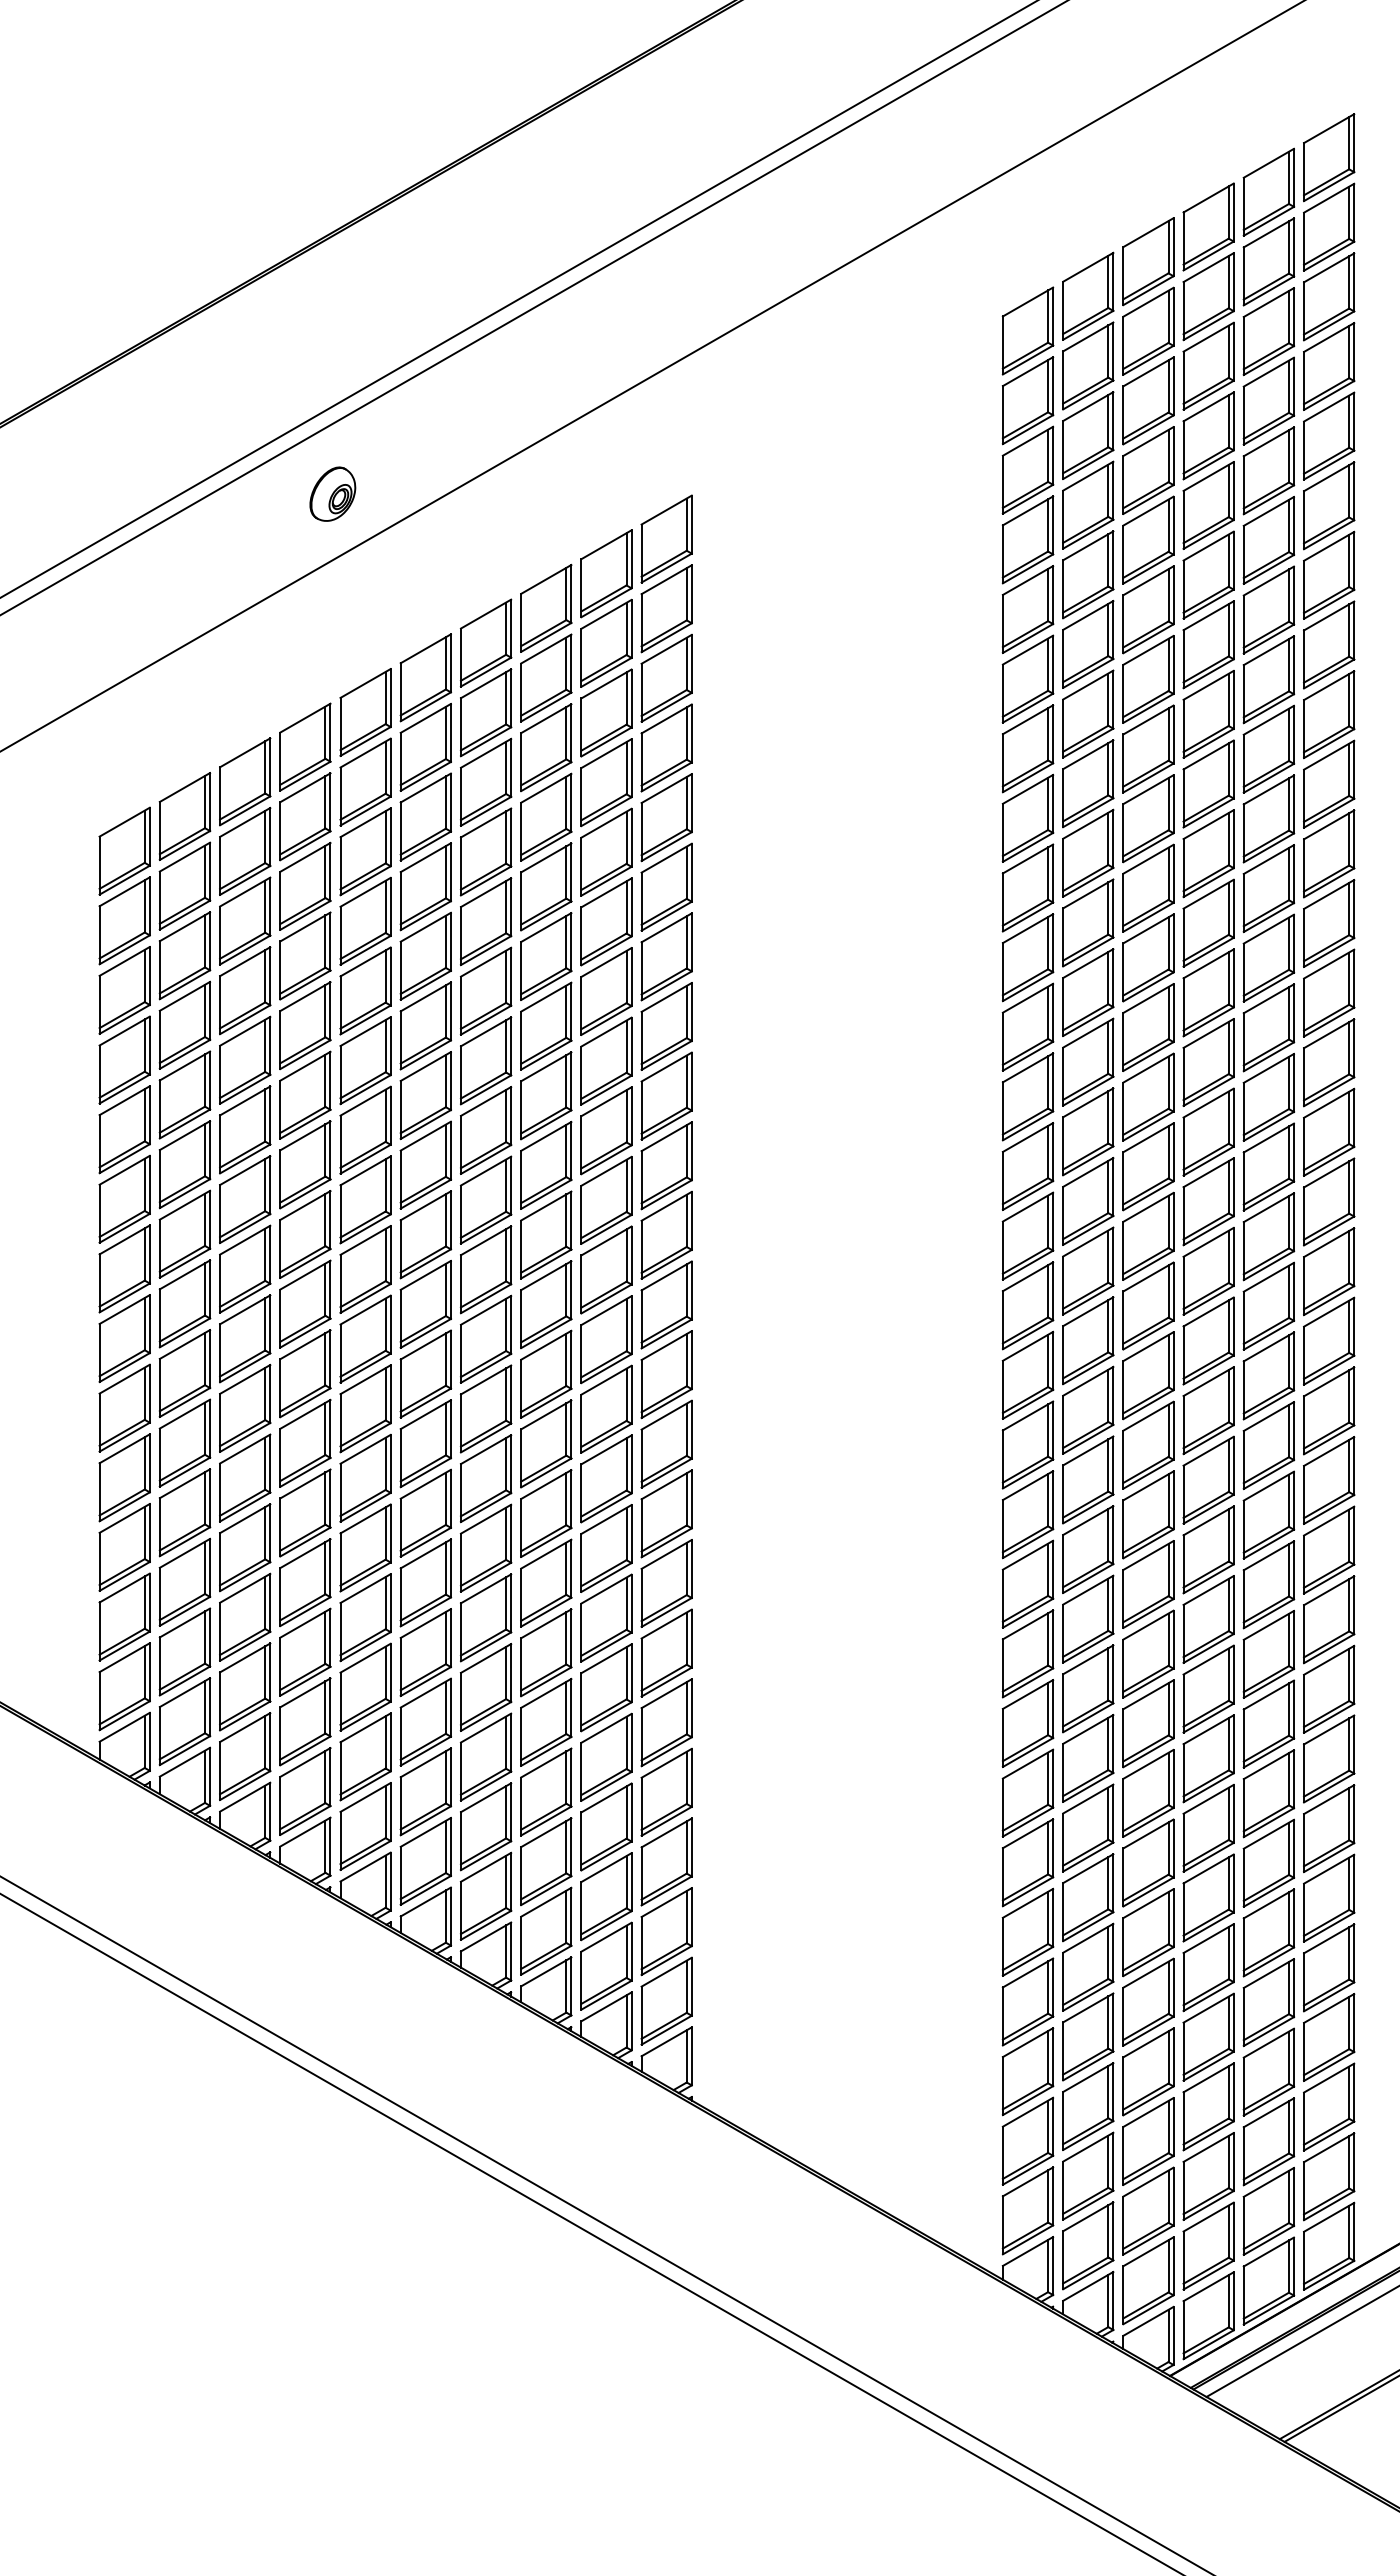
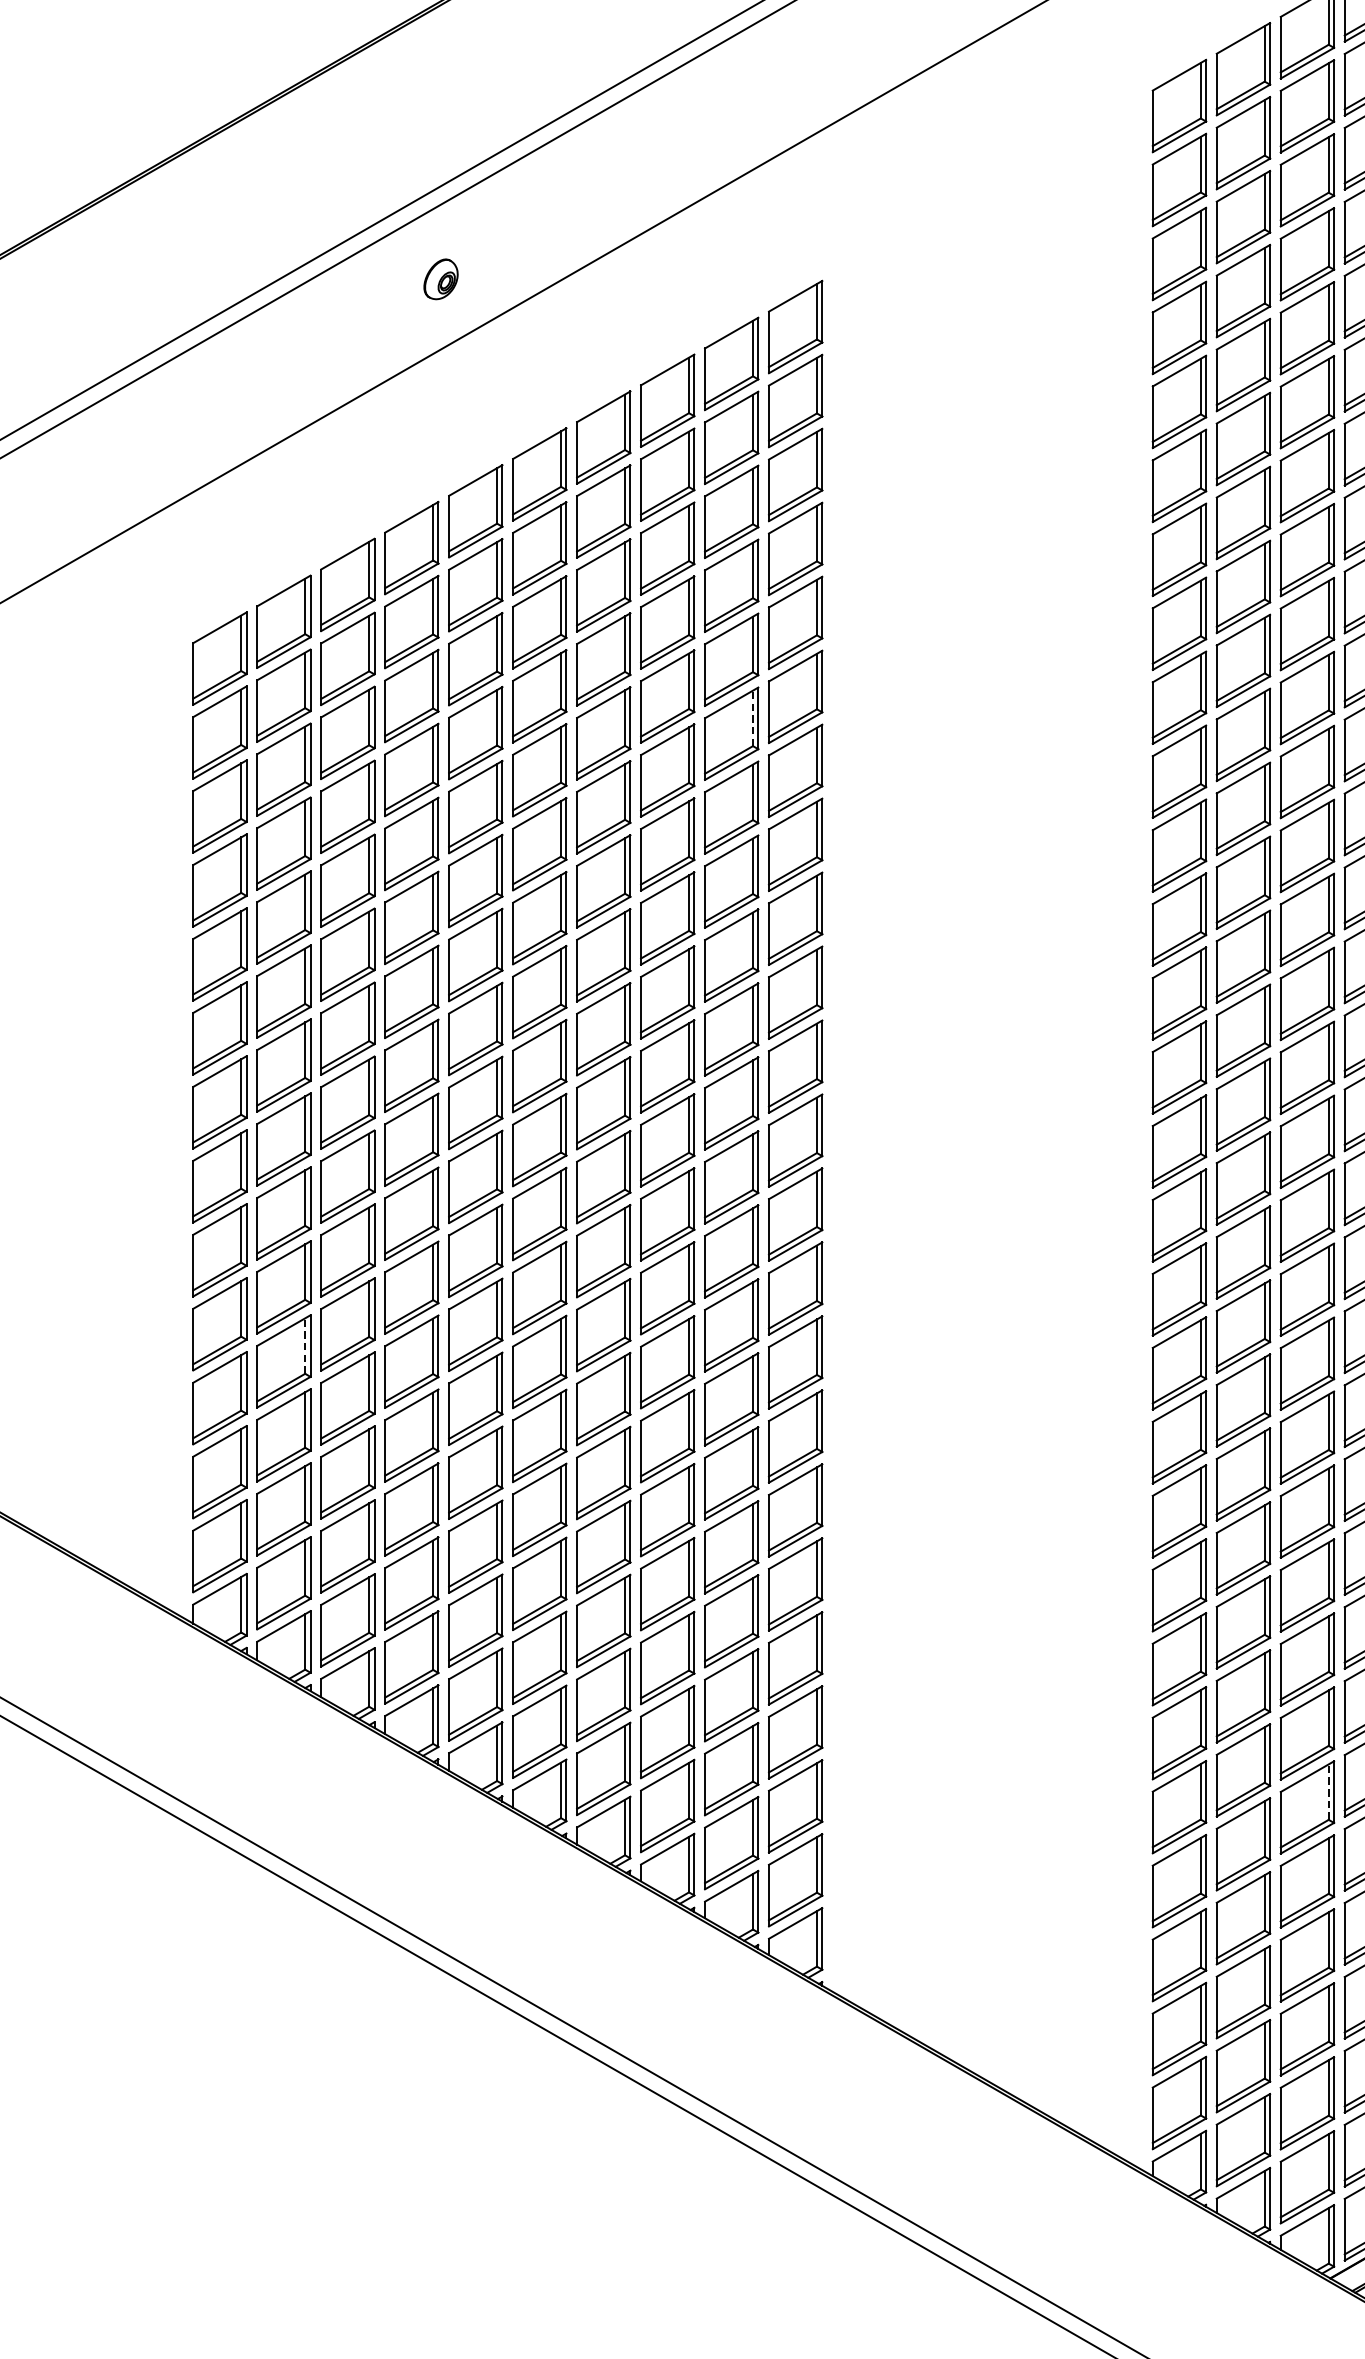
part: (332, 493) -> (440, 278), size x0.7
line: (626, 906) -> (752, 717), solid -> dashed
line: (205, 1497) -> (305, 1345), solid -> dashed
line: (1168, 1917) -> (1328, 1791), solid -> dashed

